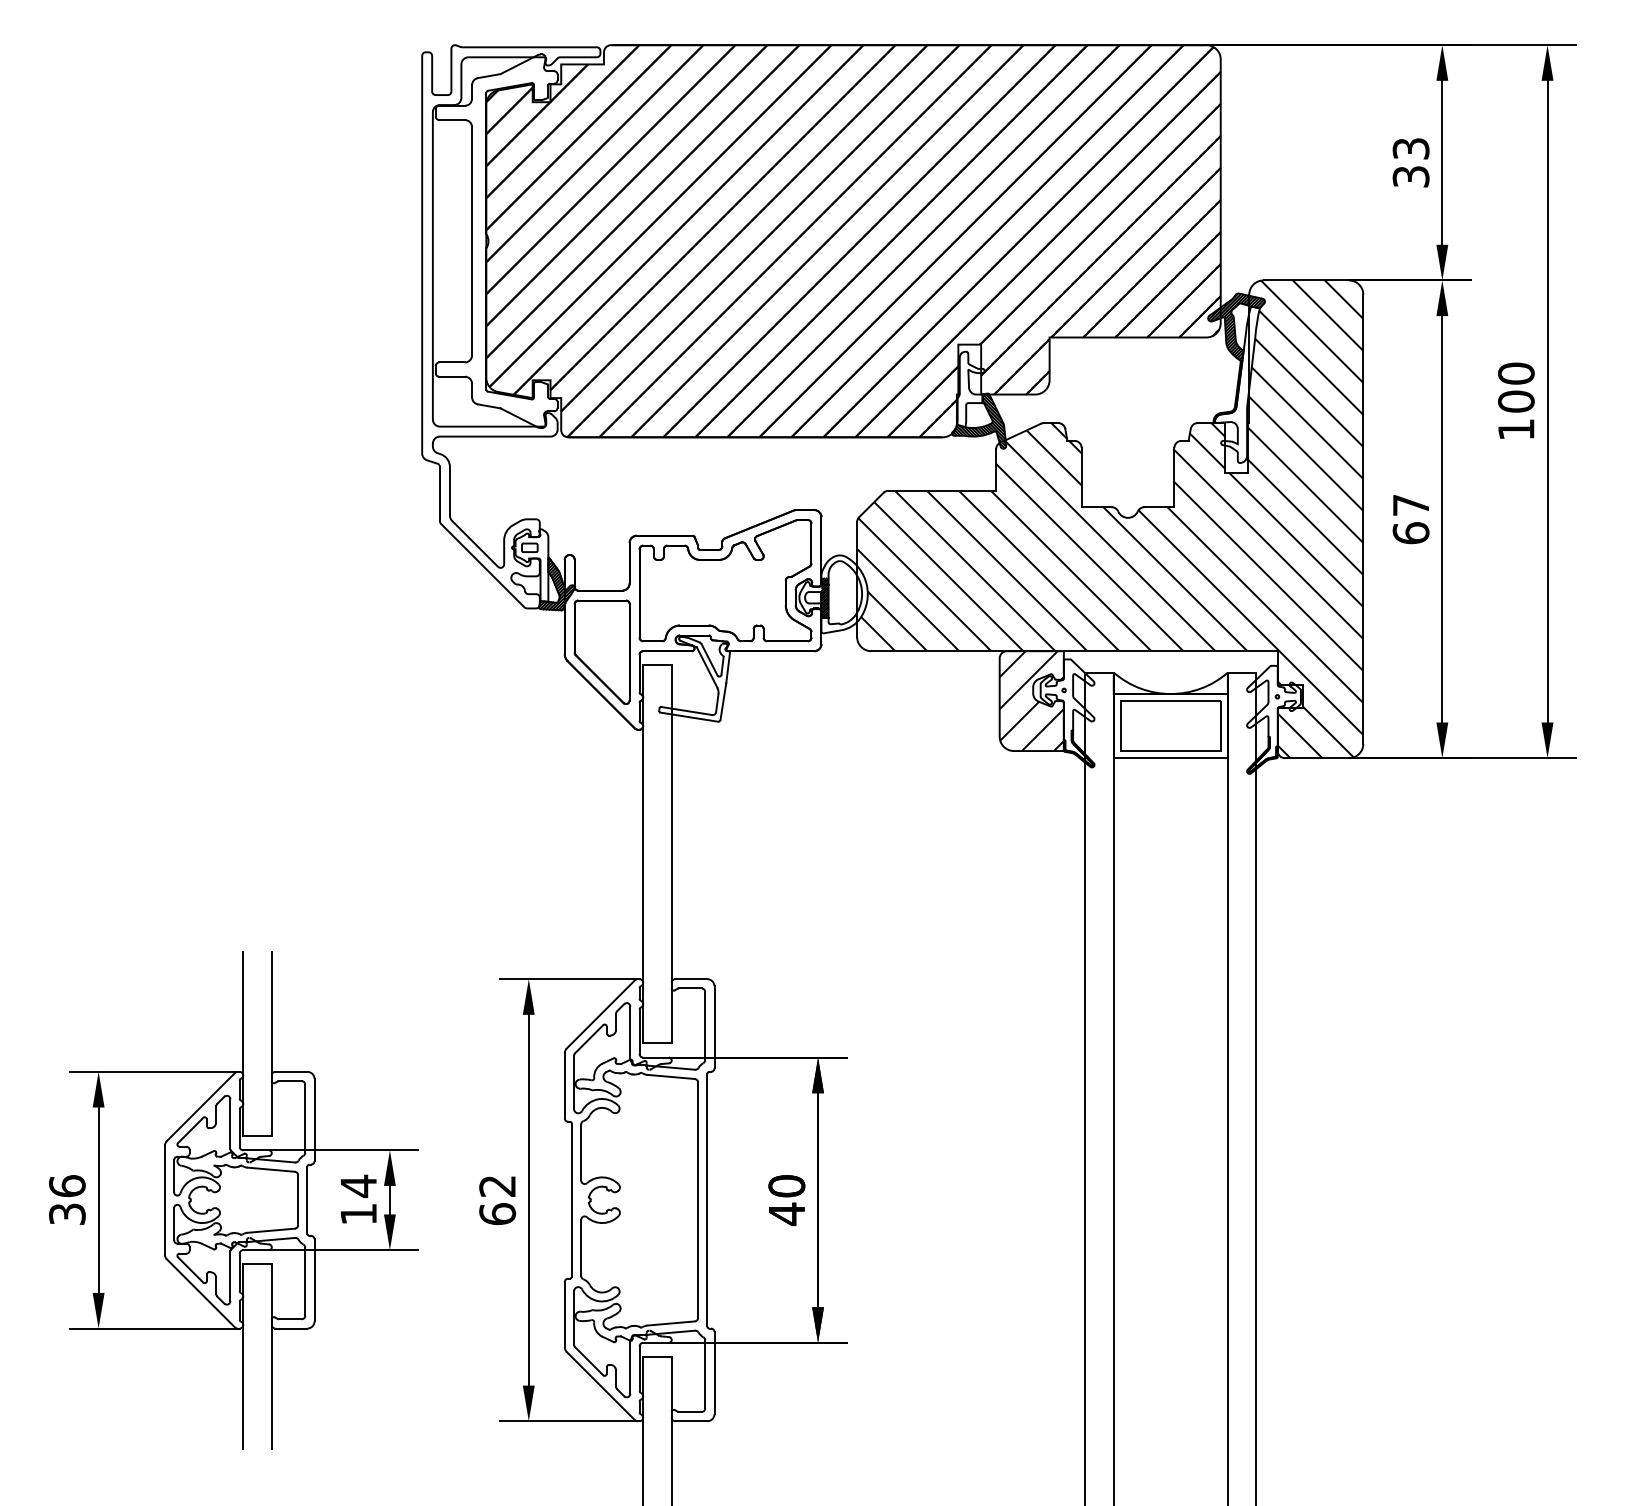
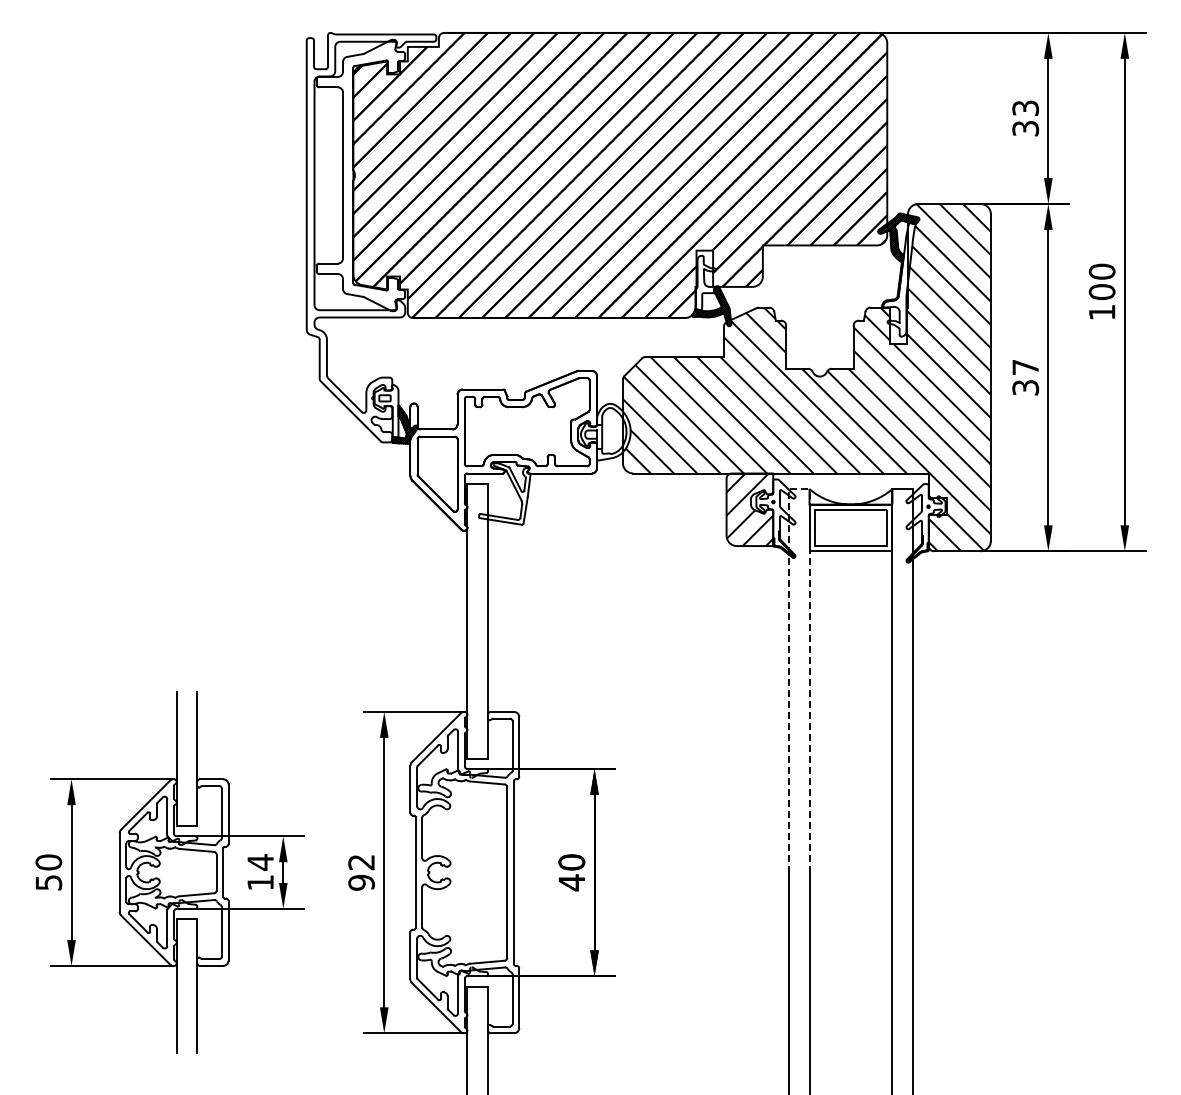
text: (1410, 532) -> (1025, 387), 67 -> 37
hatch: (824, 597) -> (599, 434), removed
line: (1098, 673) -> (798, 489), solid -> dashed
text: (66, 1198) -> (48, 871), 36 -> 50
text: (497, 1213) -> (361, 882), 62 -> 92

